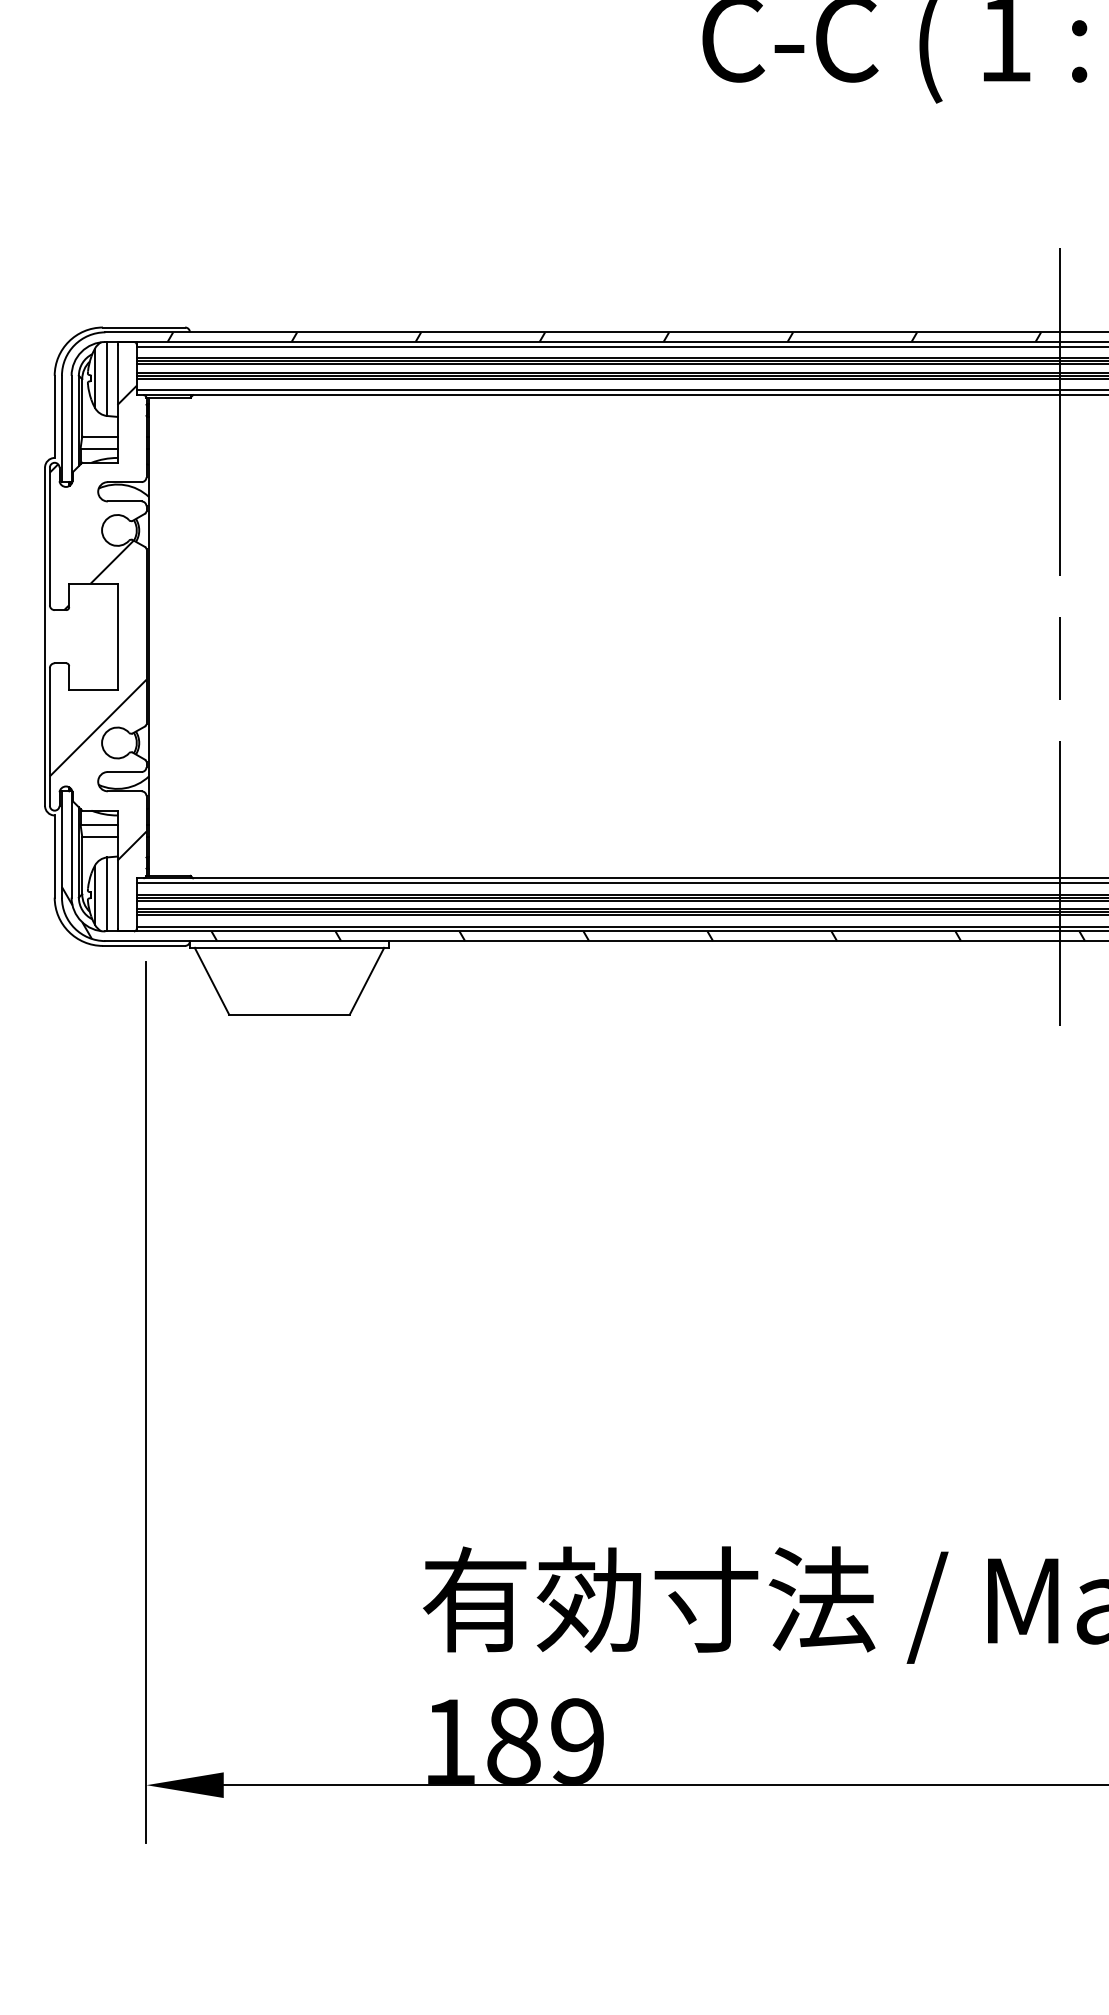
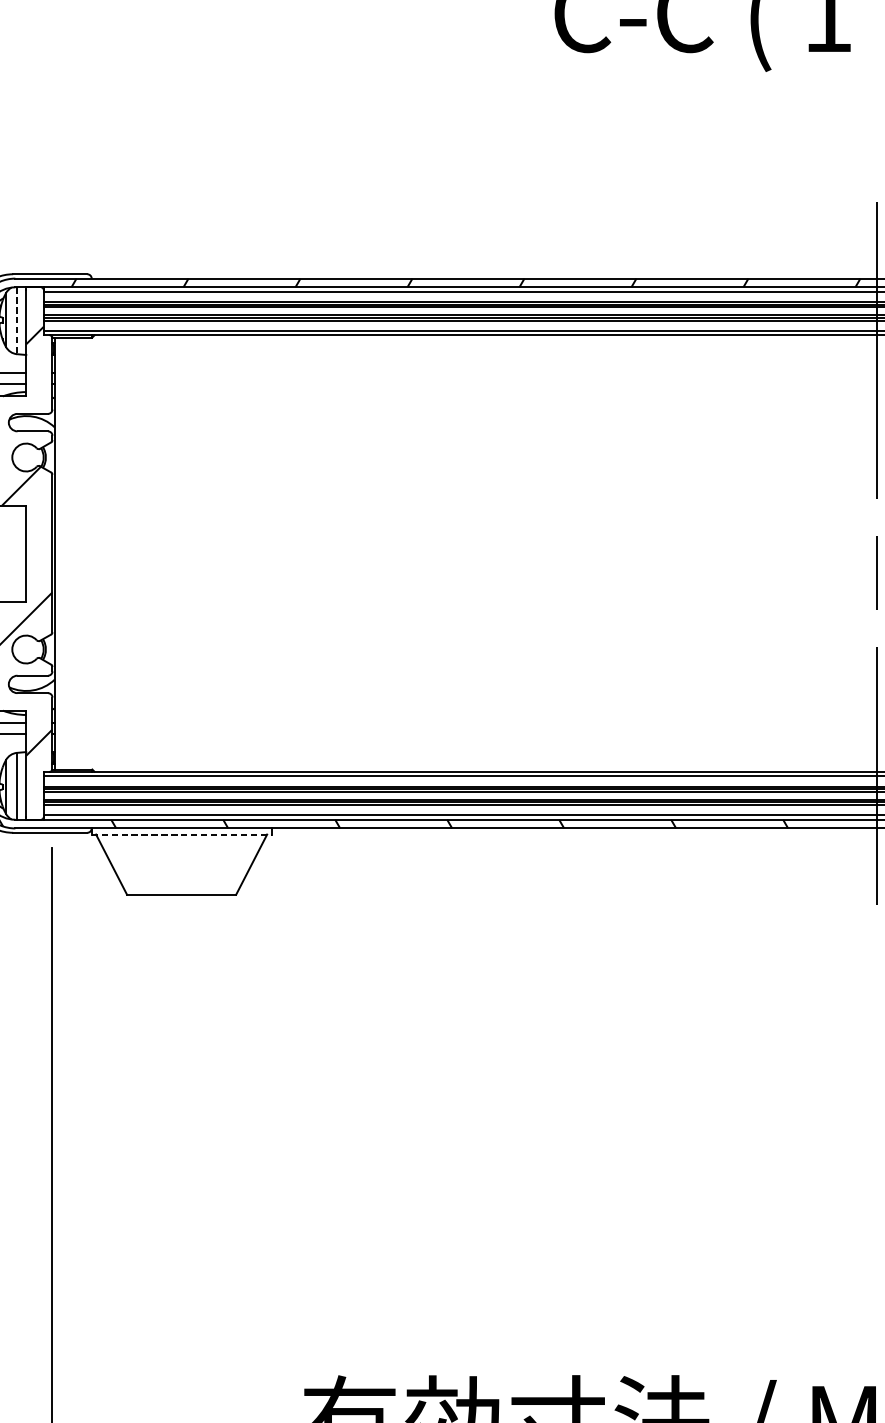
line: (107, 379) -> (17, 321), solid -> dashed
line: (289, 947) -> (181, 834), solid -> dashed

